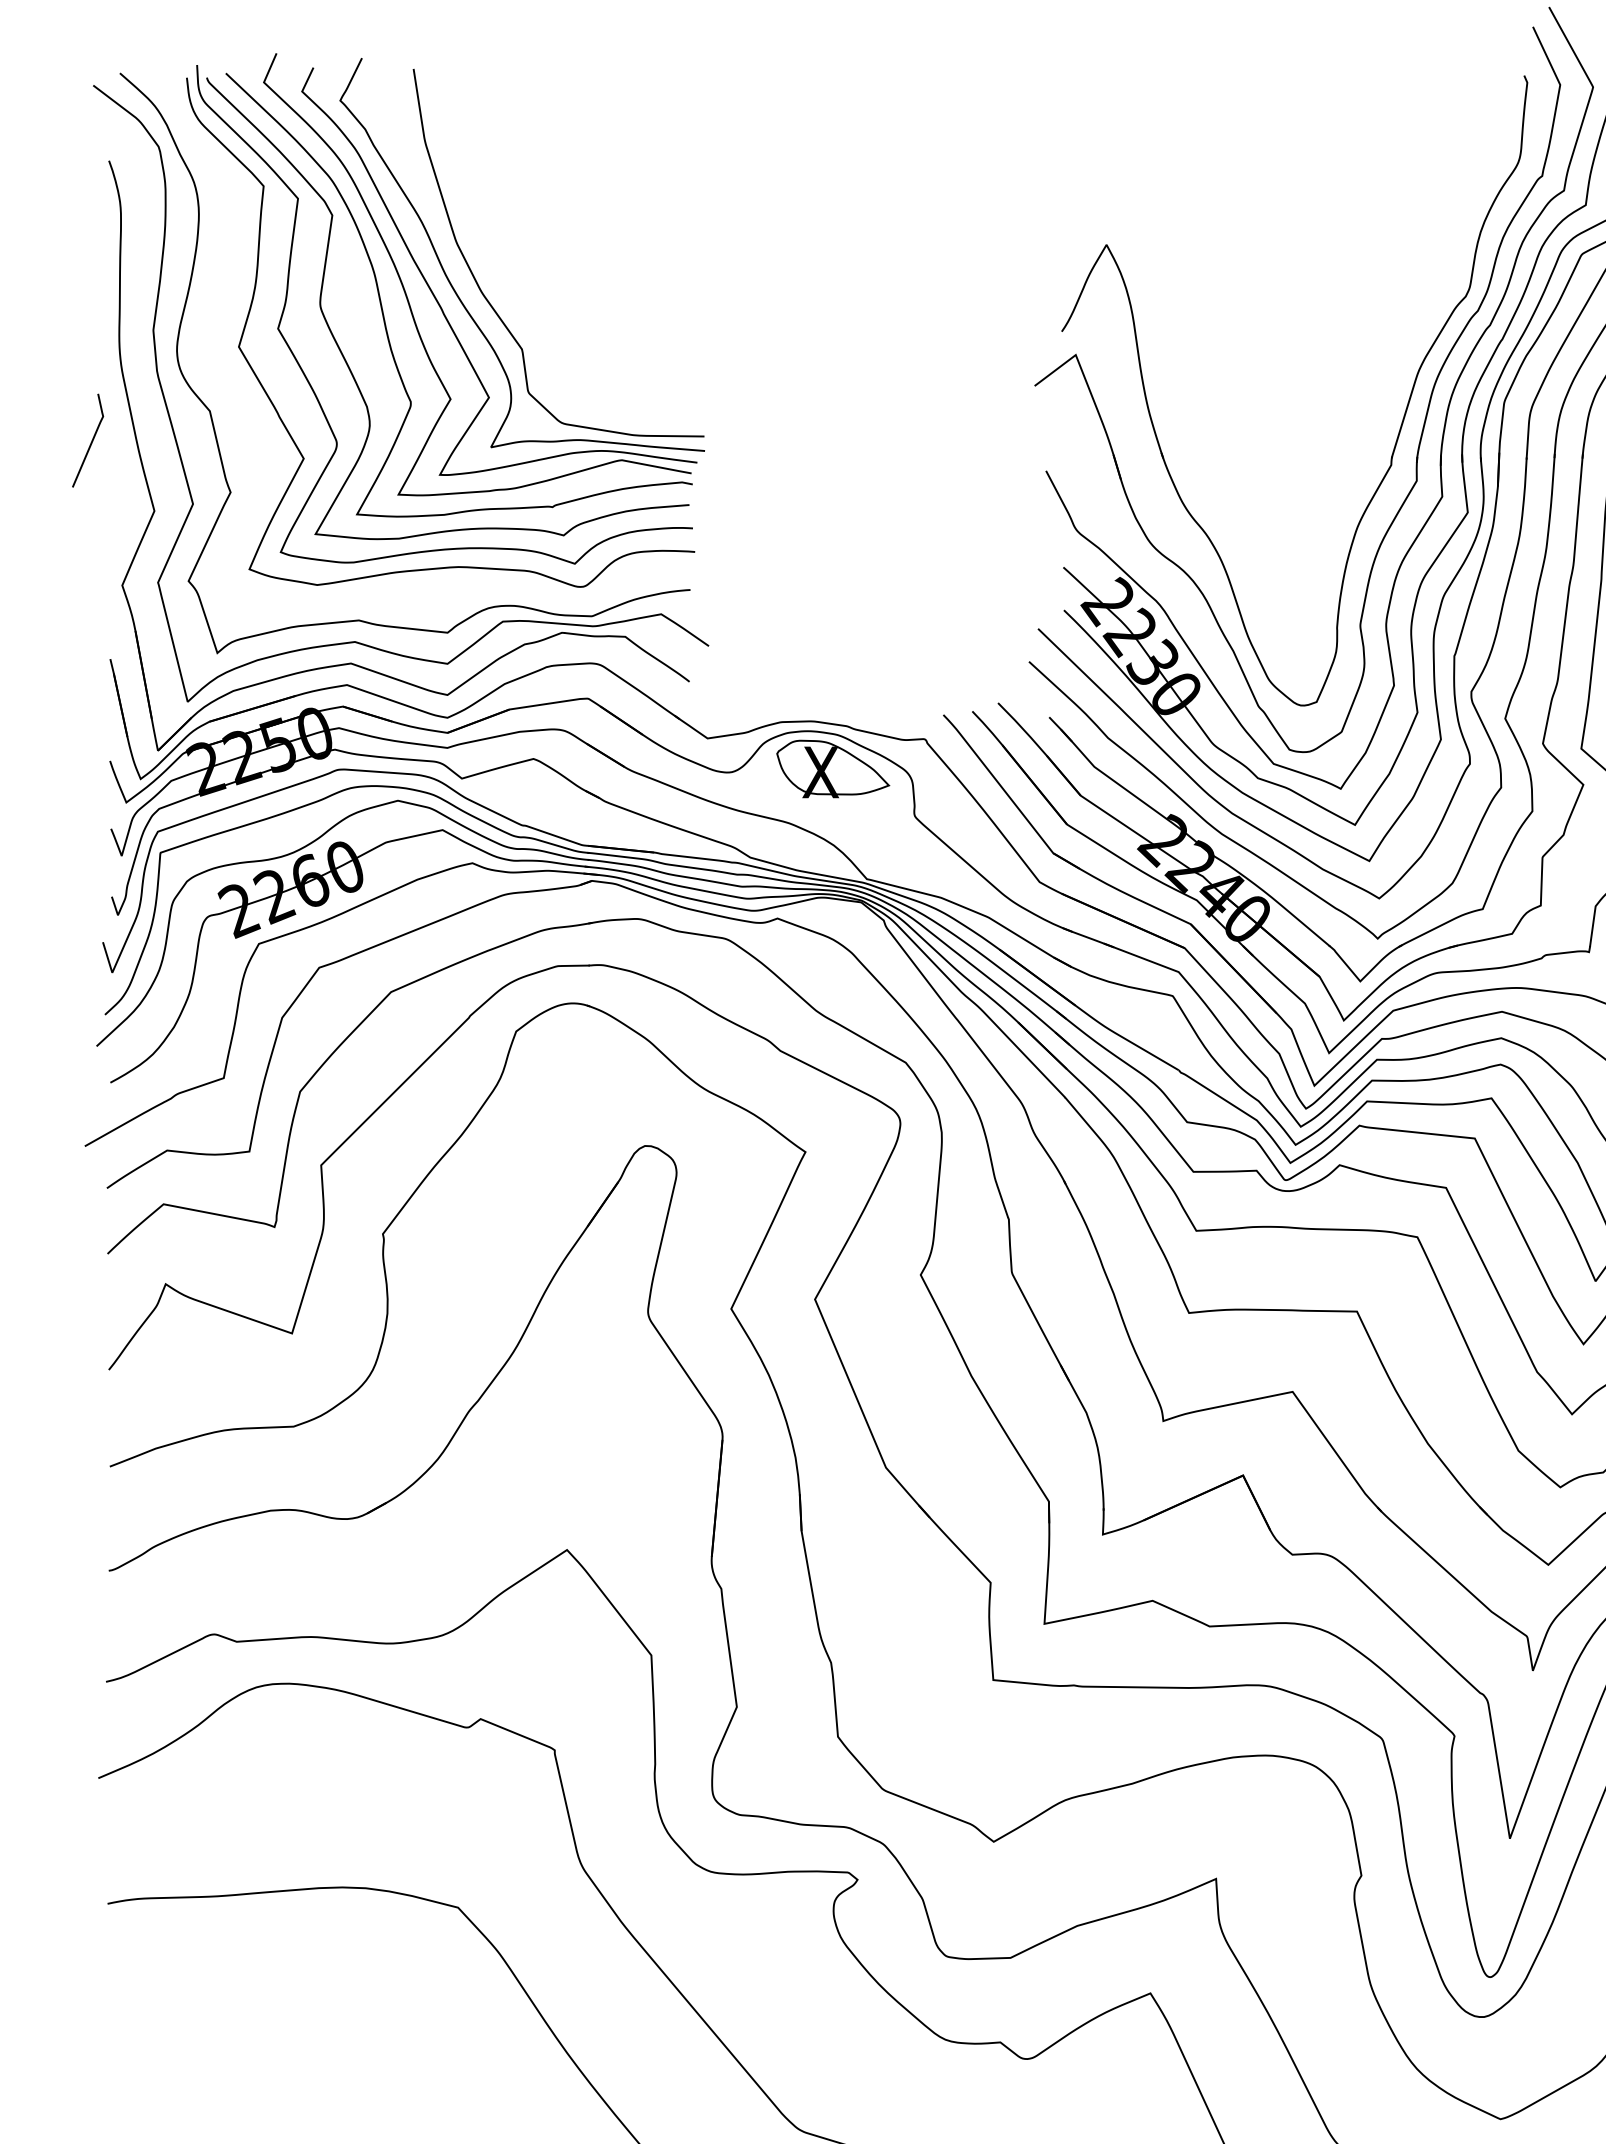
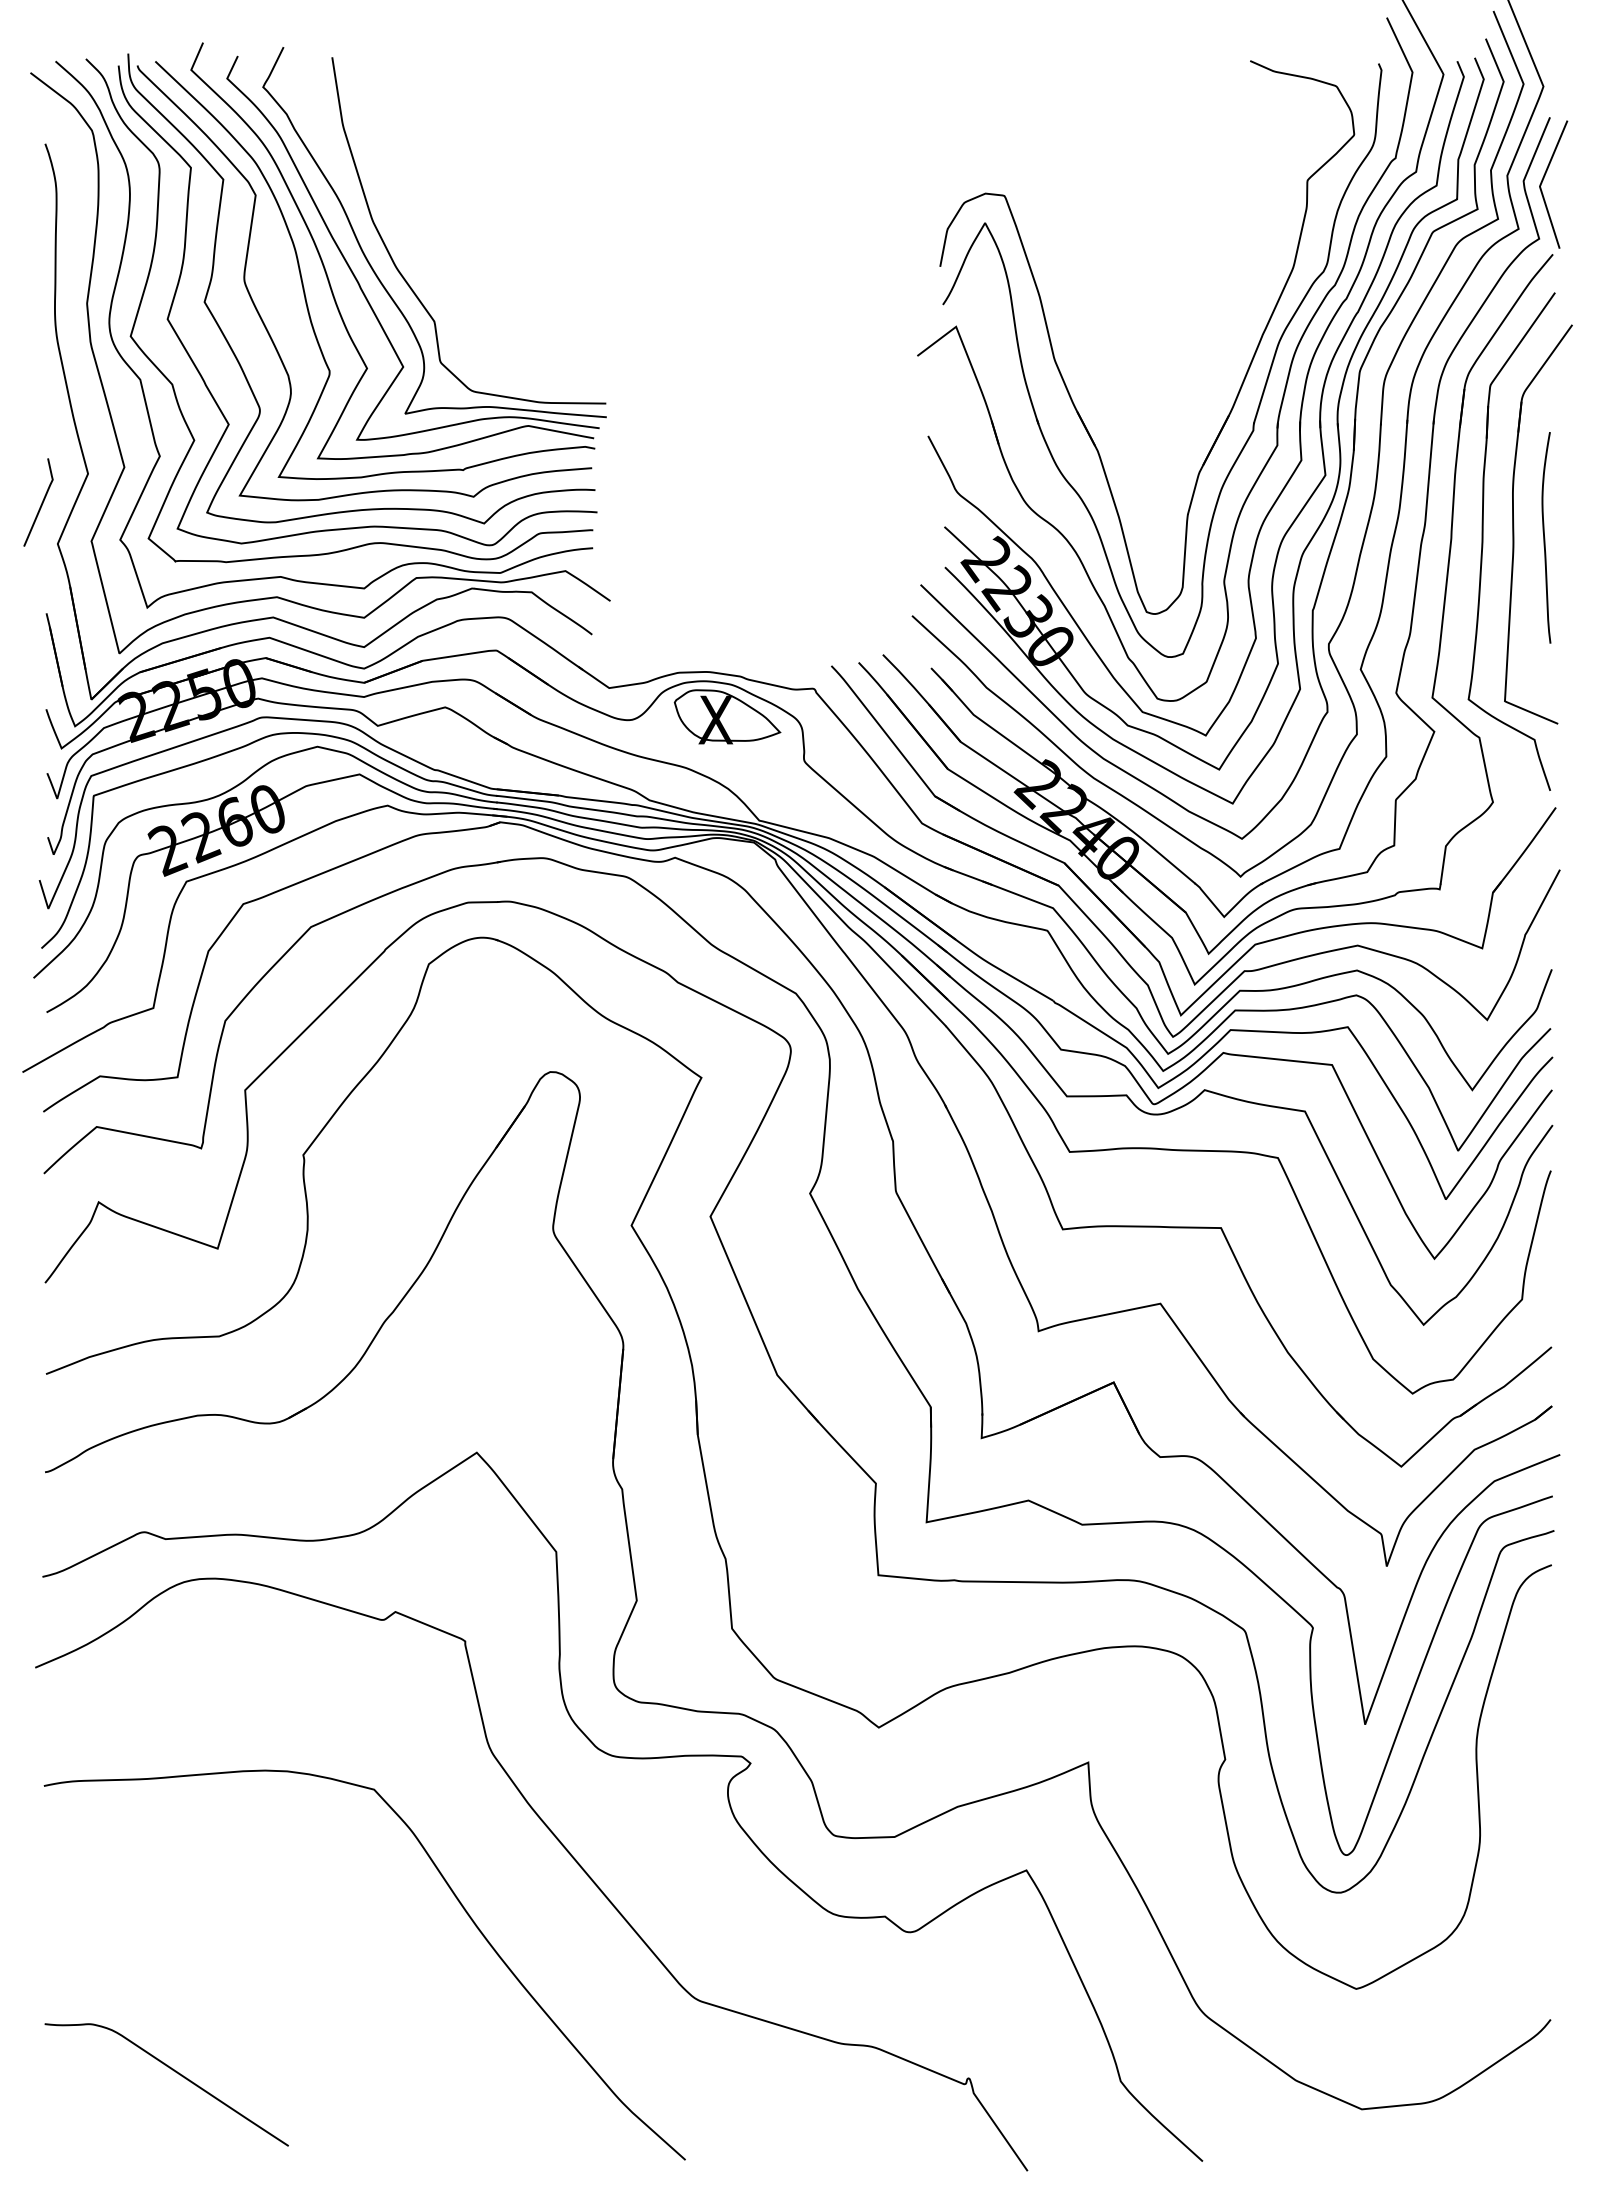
part: (1189, 408) -> (1063, 377), added
curve: (245, 416) -> (173, 384), added
curve: (91, 440) -> (41, 502), moved

